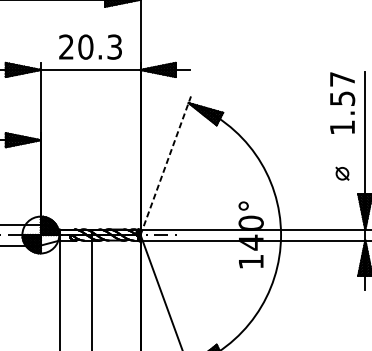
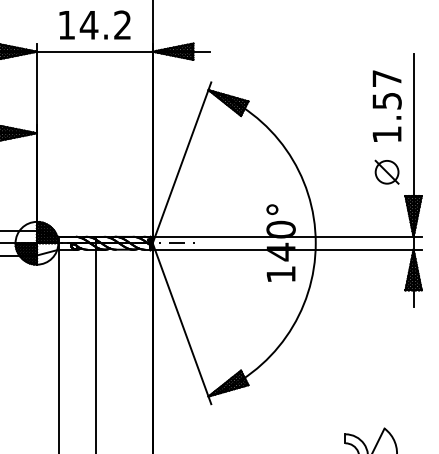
text: (90, 46) -> (94, 24), 20.3 -> 14.2
text: (342, 102) -> (386, 105), moved
line: (166, 165) -> (182, 162), dashed -> solid
part: (342, 173) -> (386, 171), size x1.67

